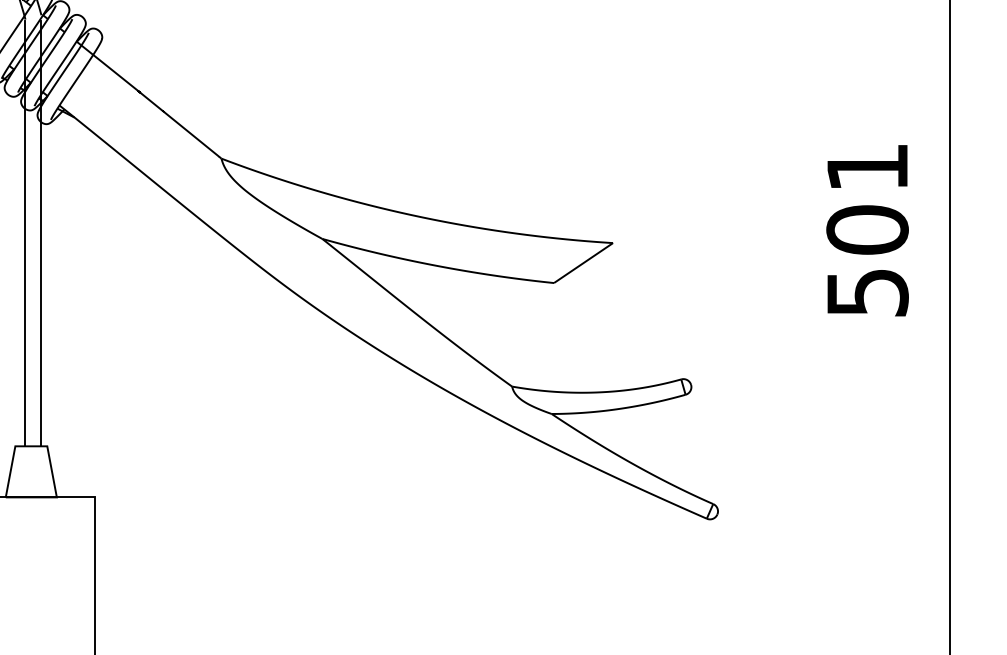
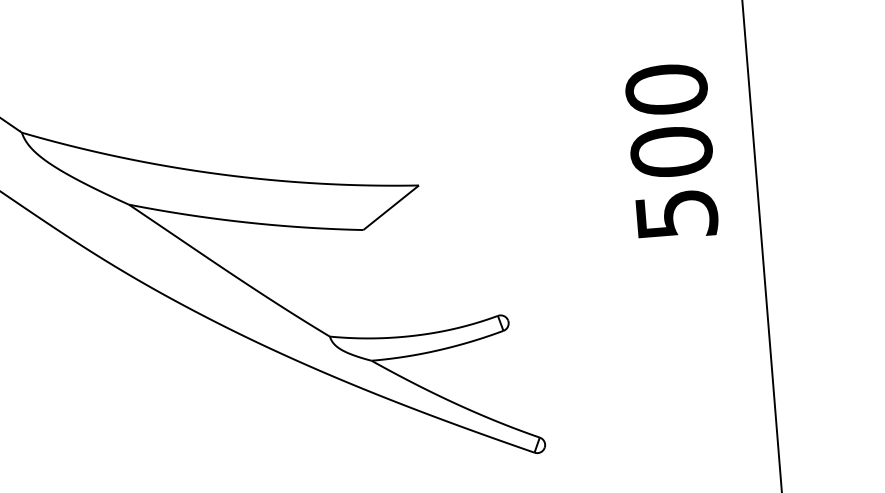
text: (867, 167) -> (666, 89), 501 -> 500

